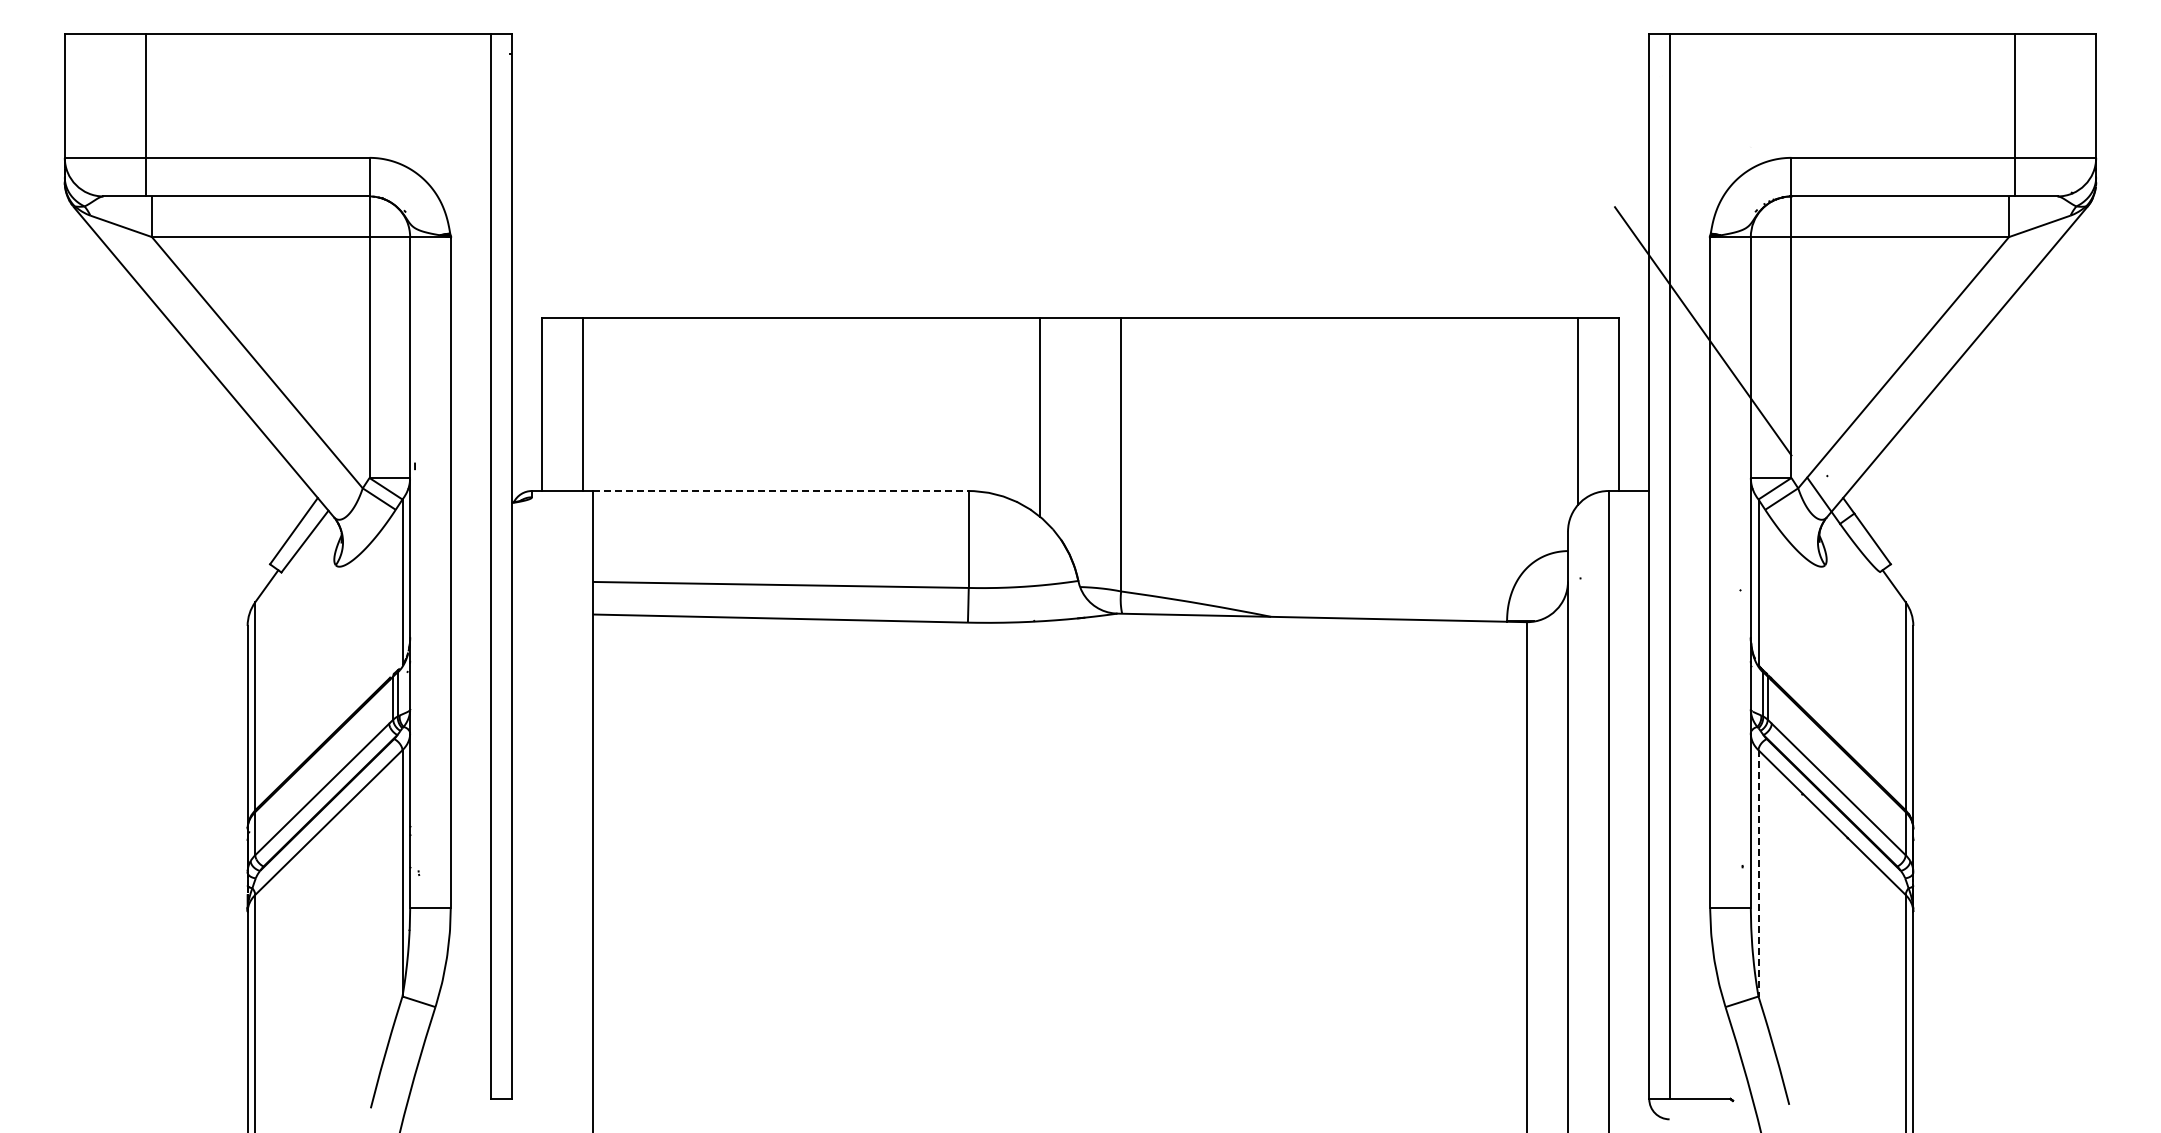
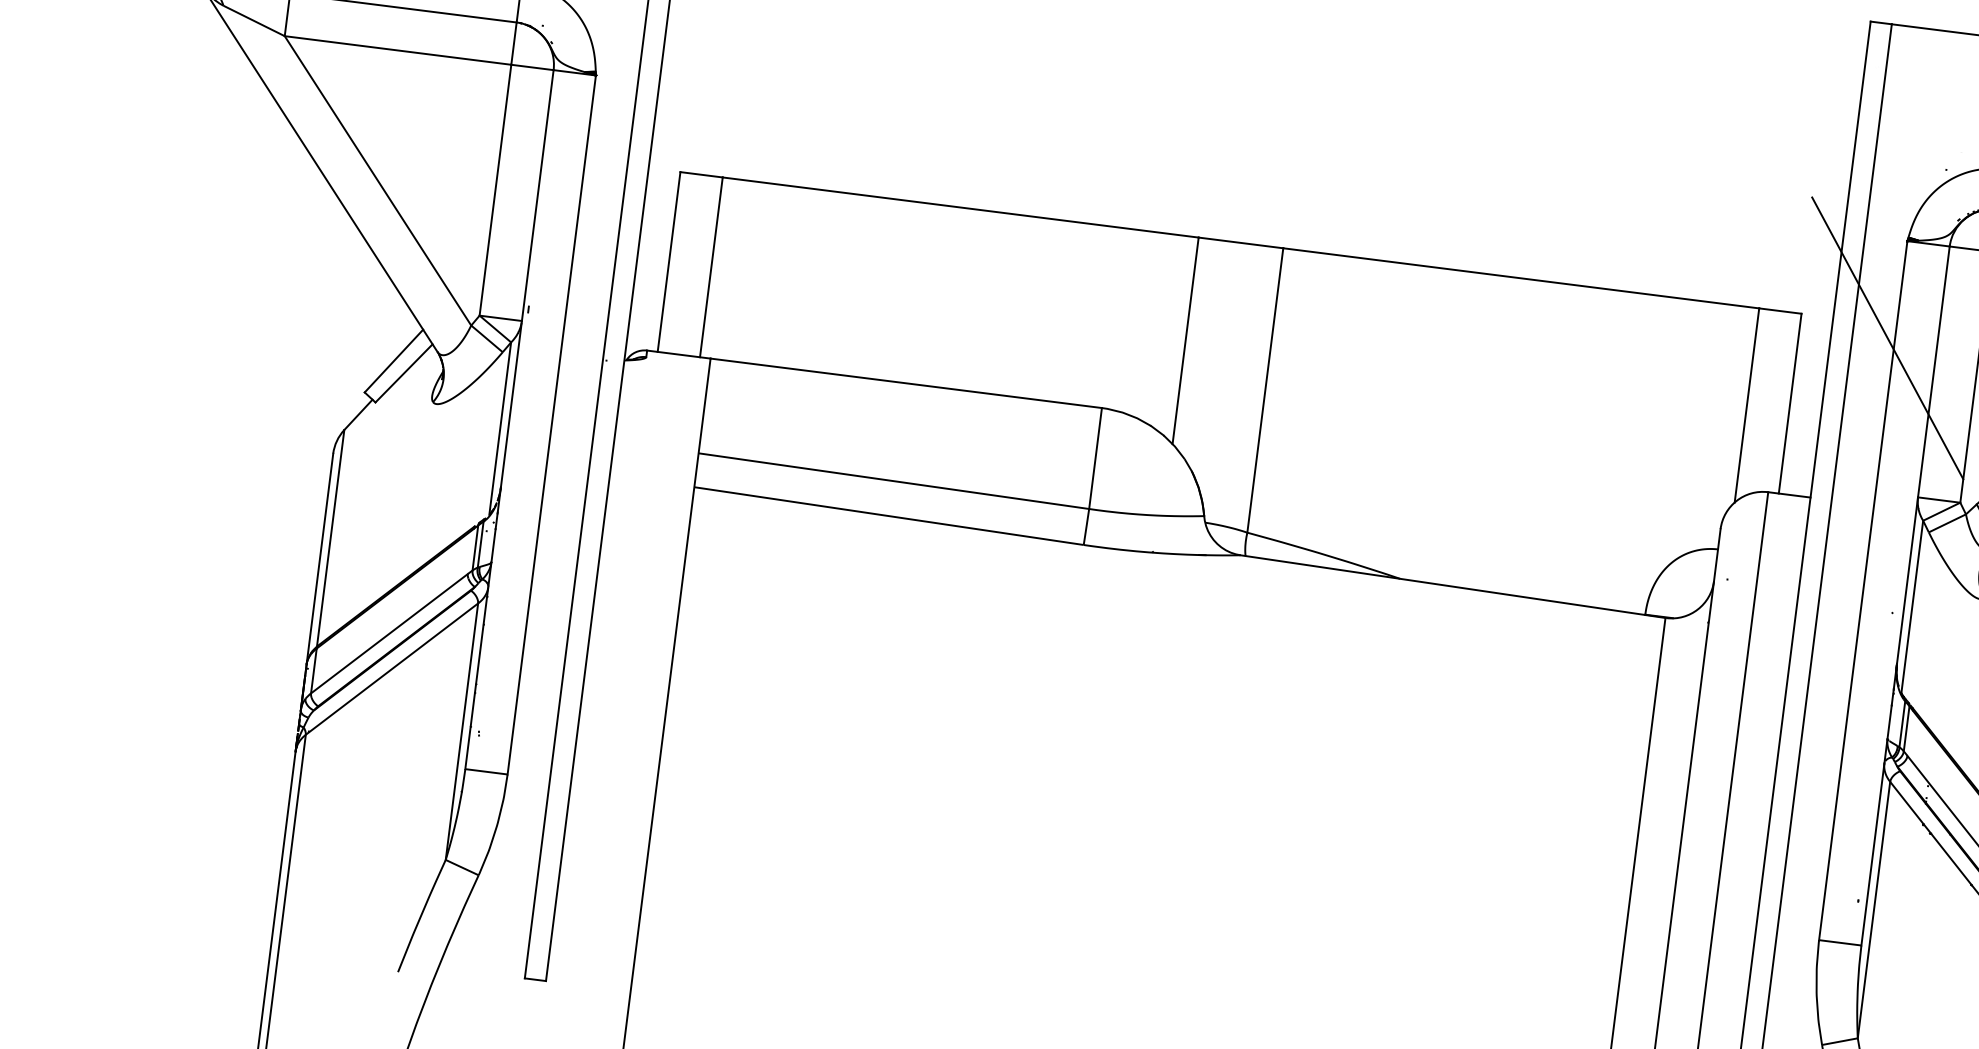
line: (780, 491) -> (905, 383), dashed -> solid
line: (1758, 873) -> (1873, 910), dashed -> solid

